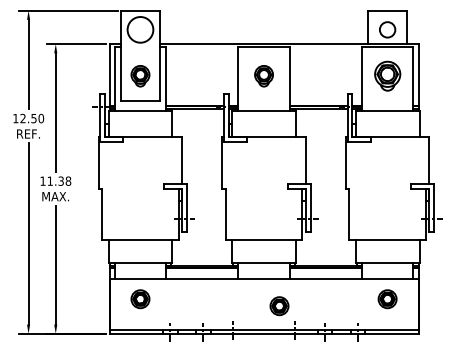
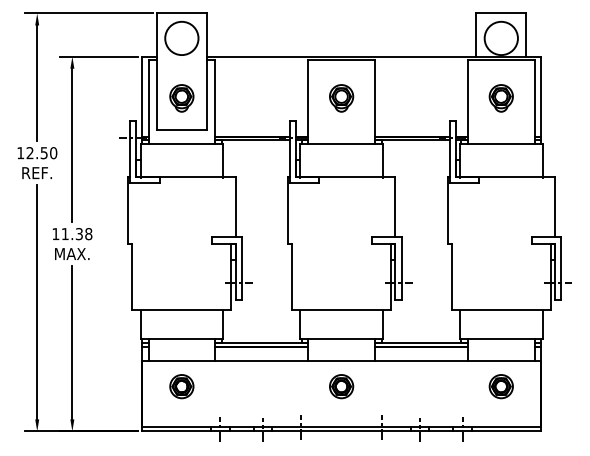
circle: (386, 29) -> (500, 38), size x1.67
part: (386, 76) -> (500, 98), size x0.71
part: (279, 306) -> (341, 386), moved

